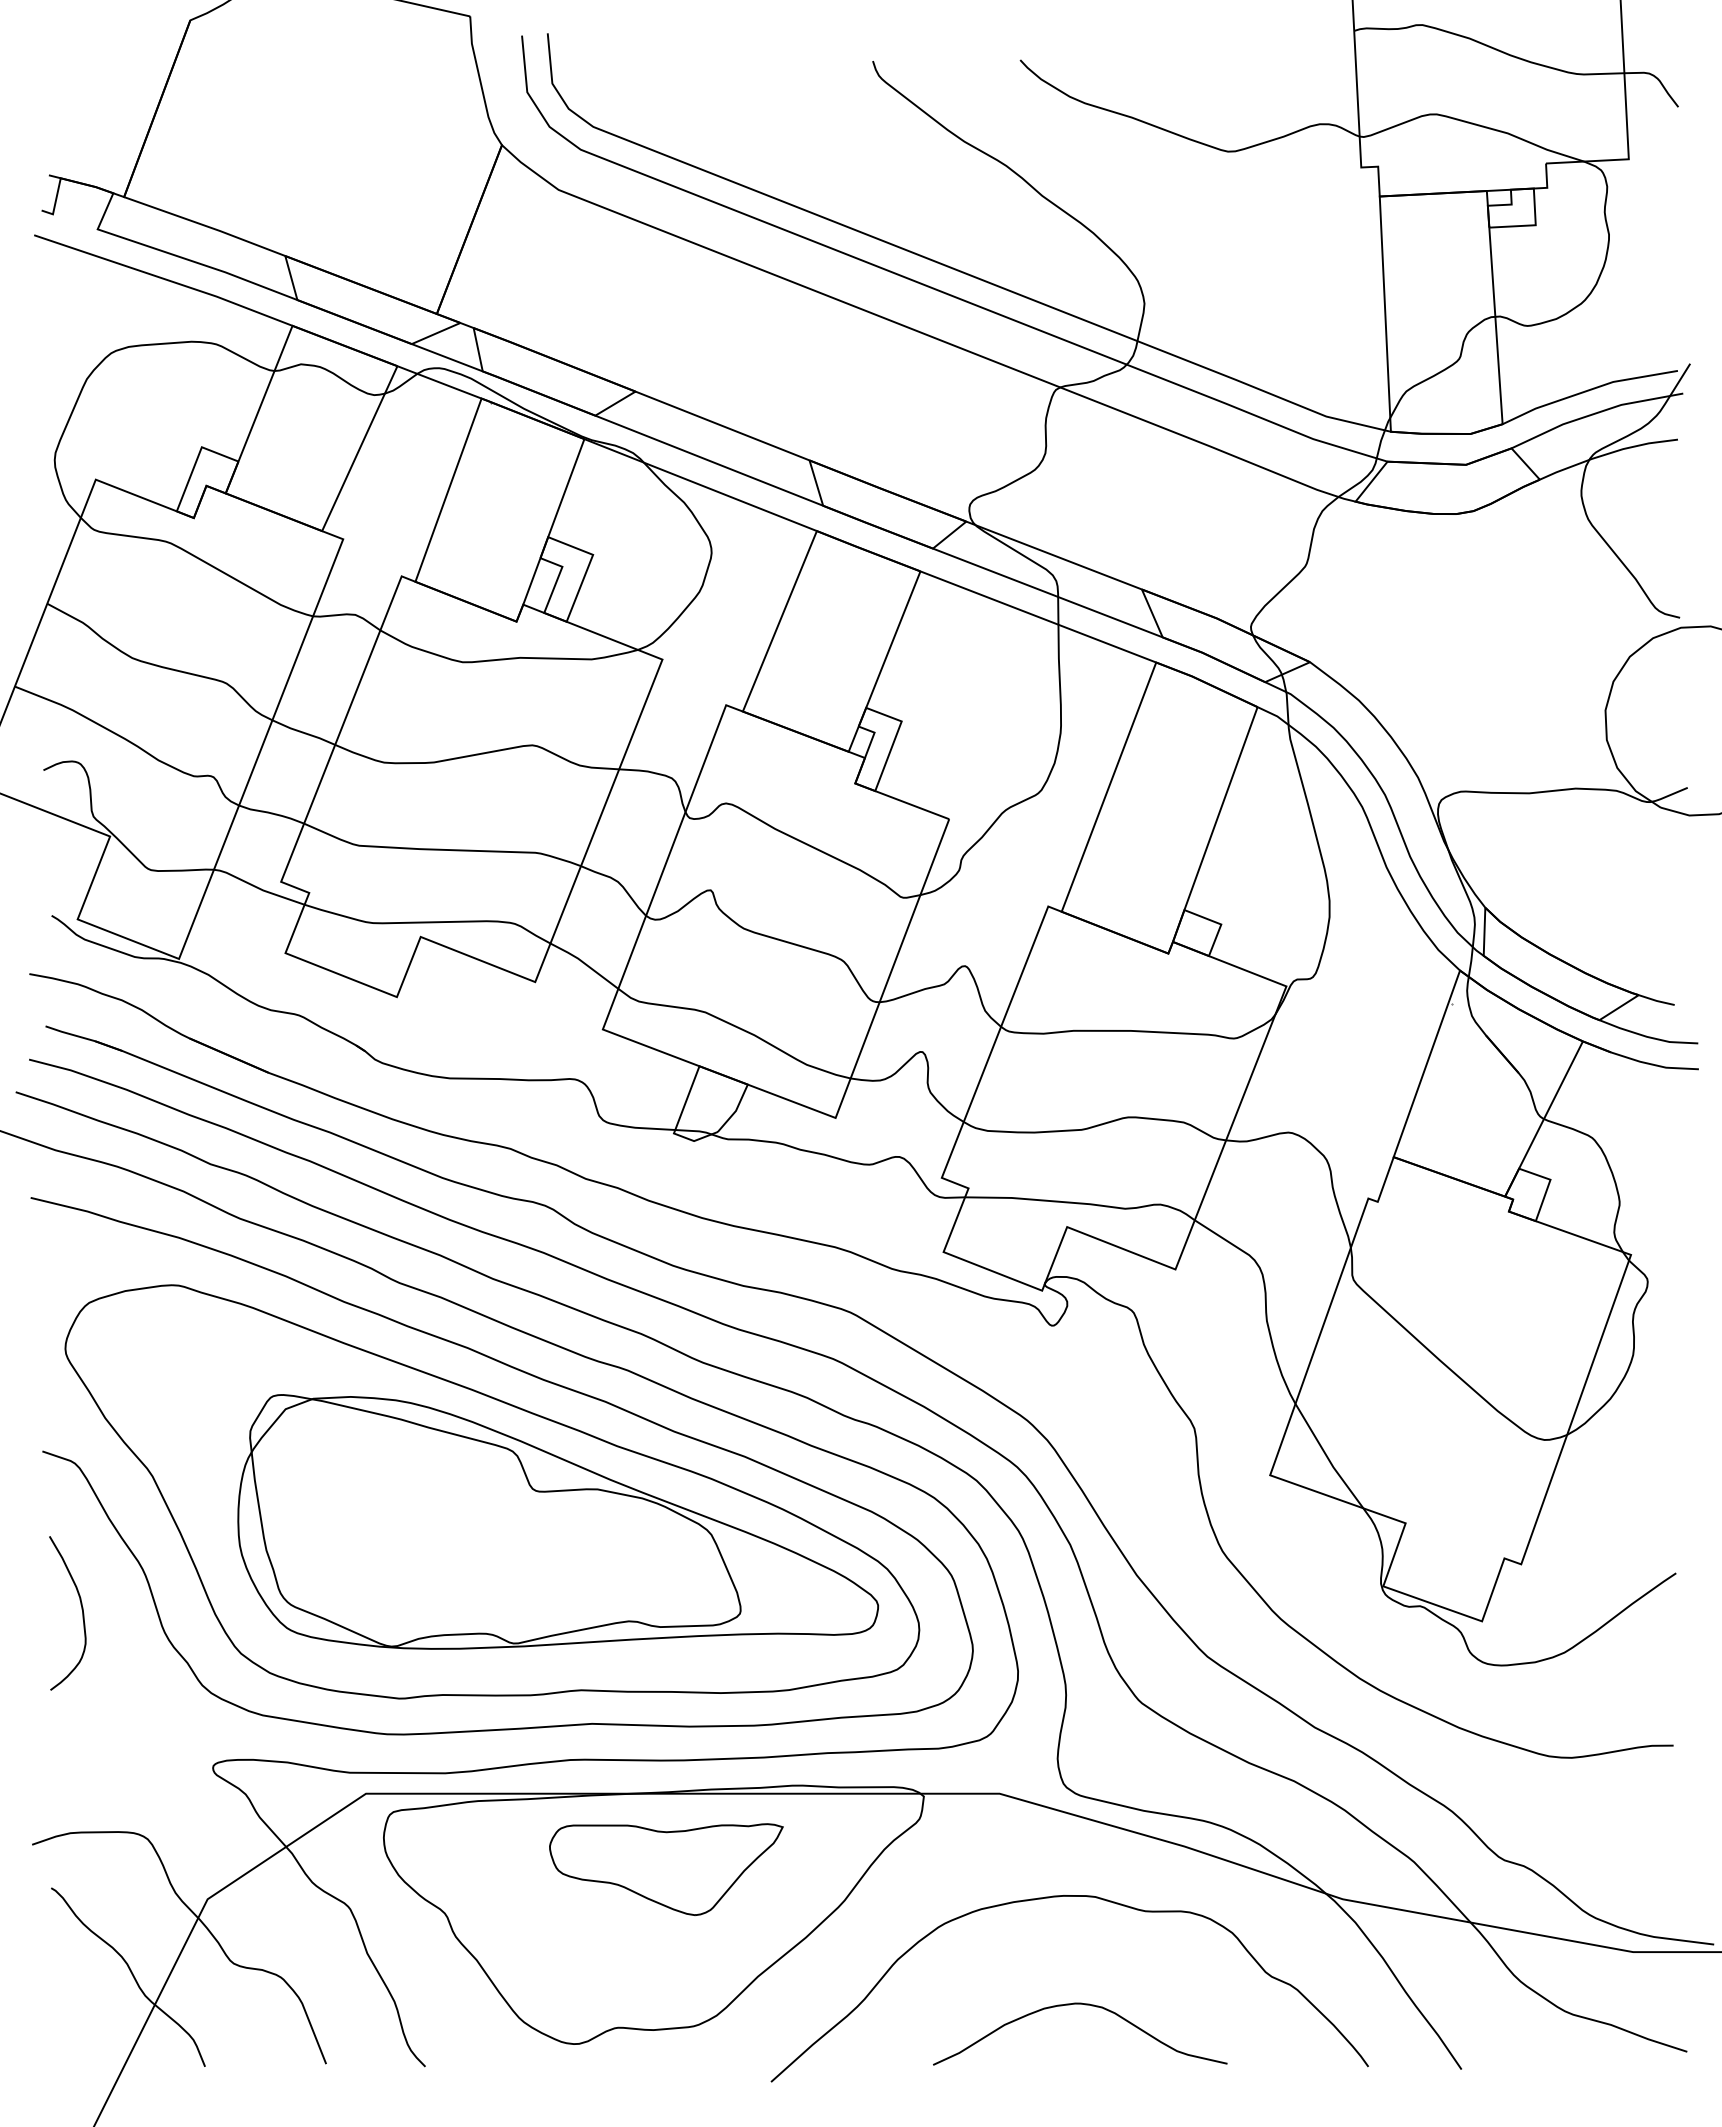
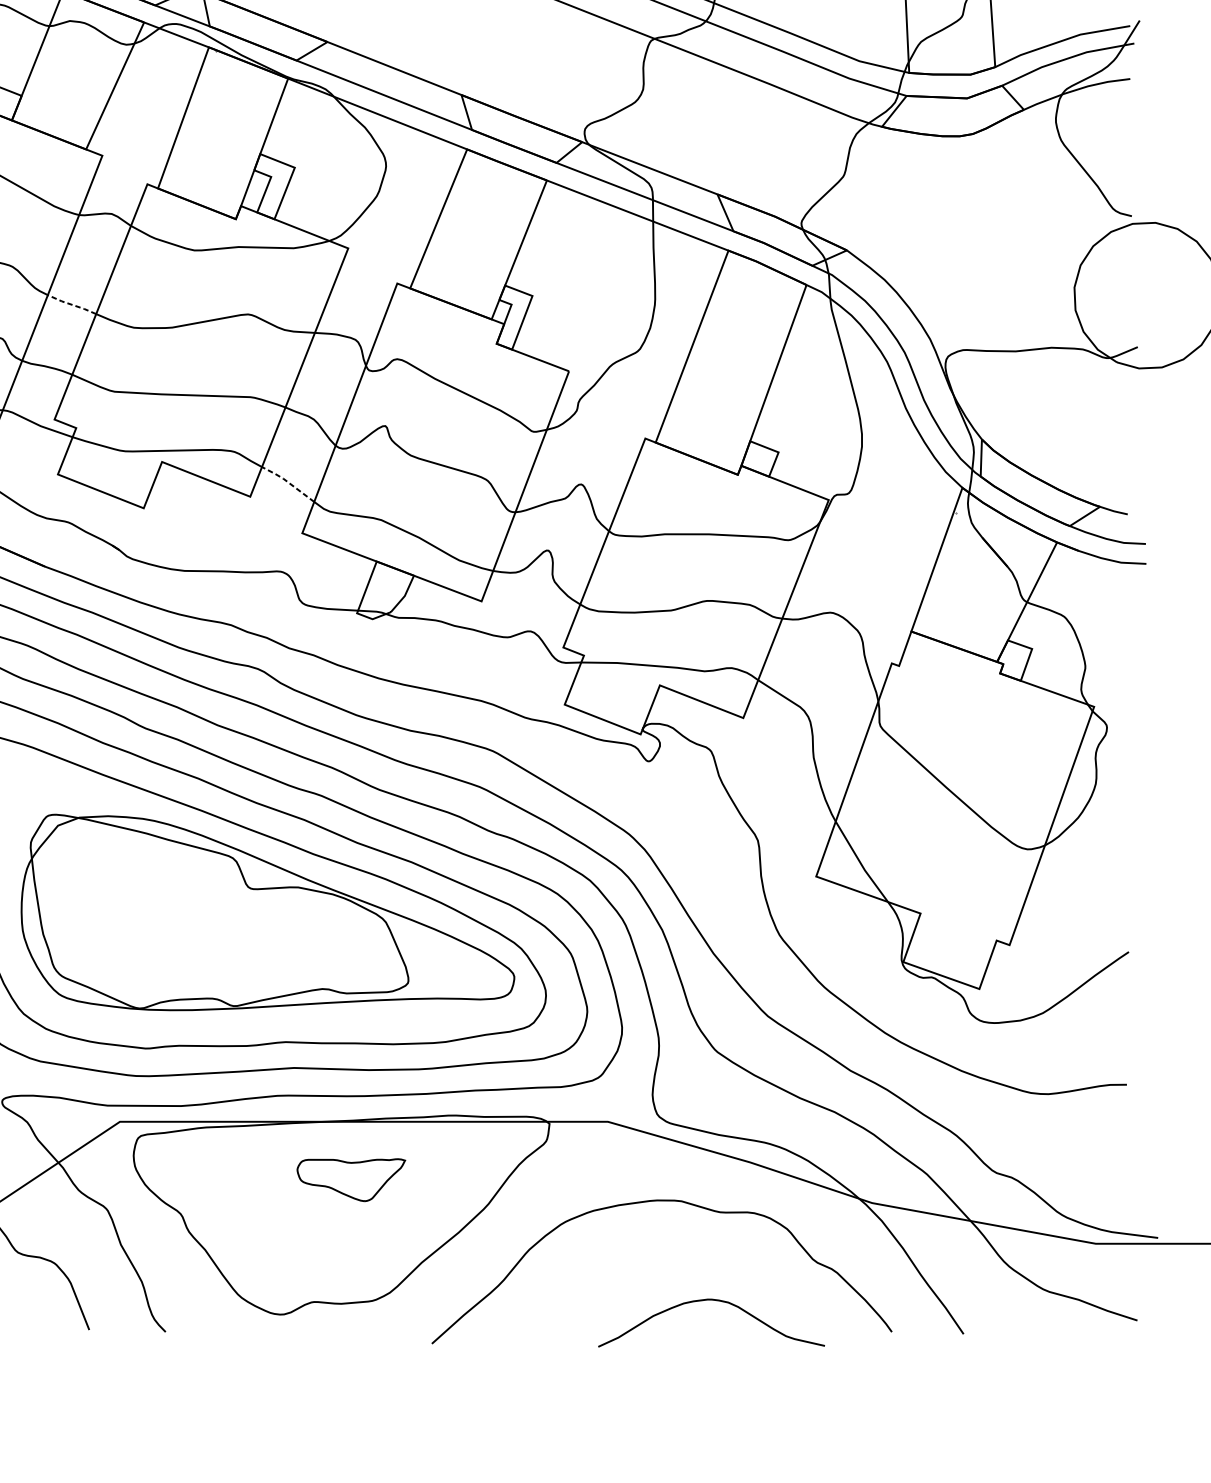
line: (303, 732) -> (71, 304), solid -> dashed
line: (584, 963) -> (288, 482), solid -> dashed
part: (666, 1869) -> (351, 1180), size x0.6
curve: (1085, 2005) -> (715, 1301), moved

